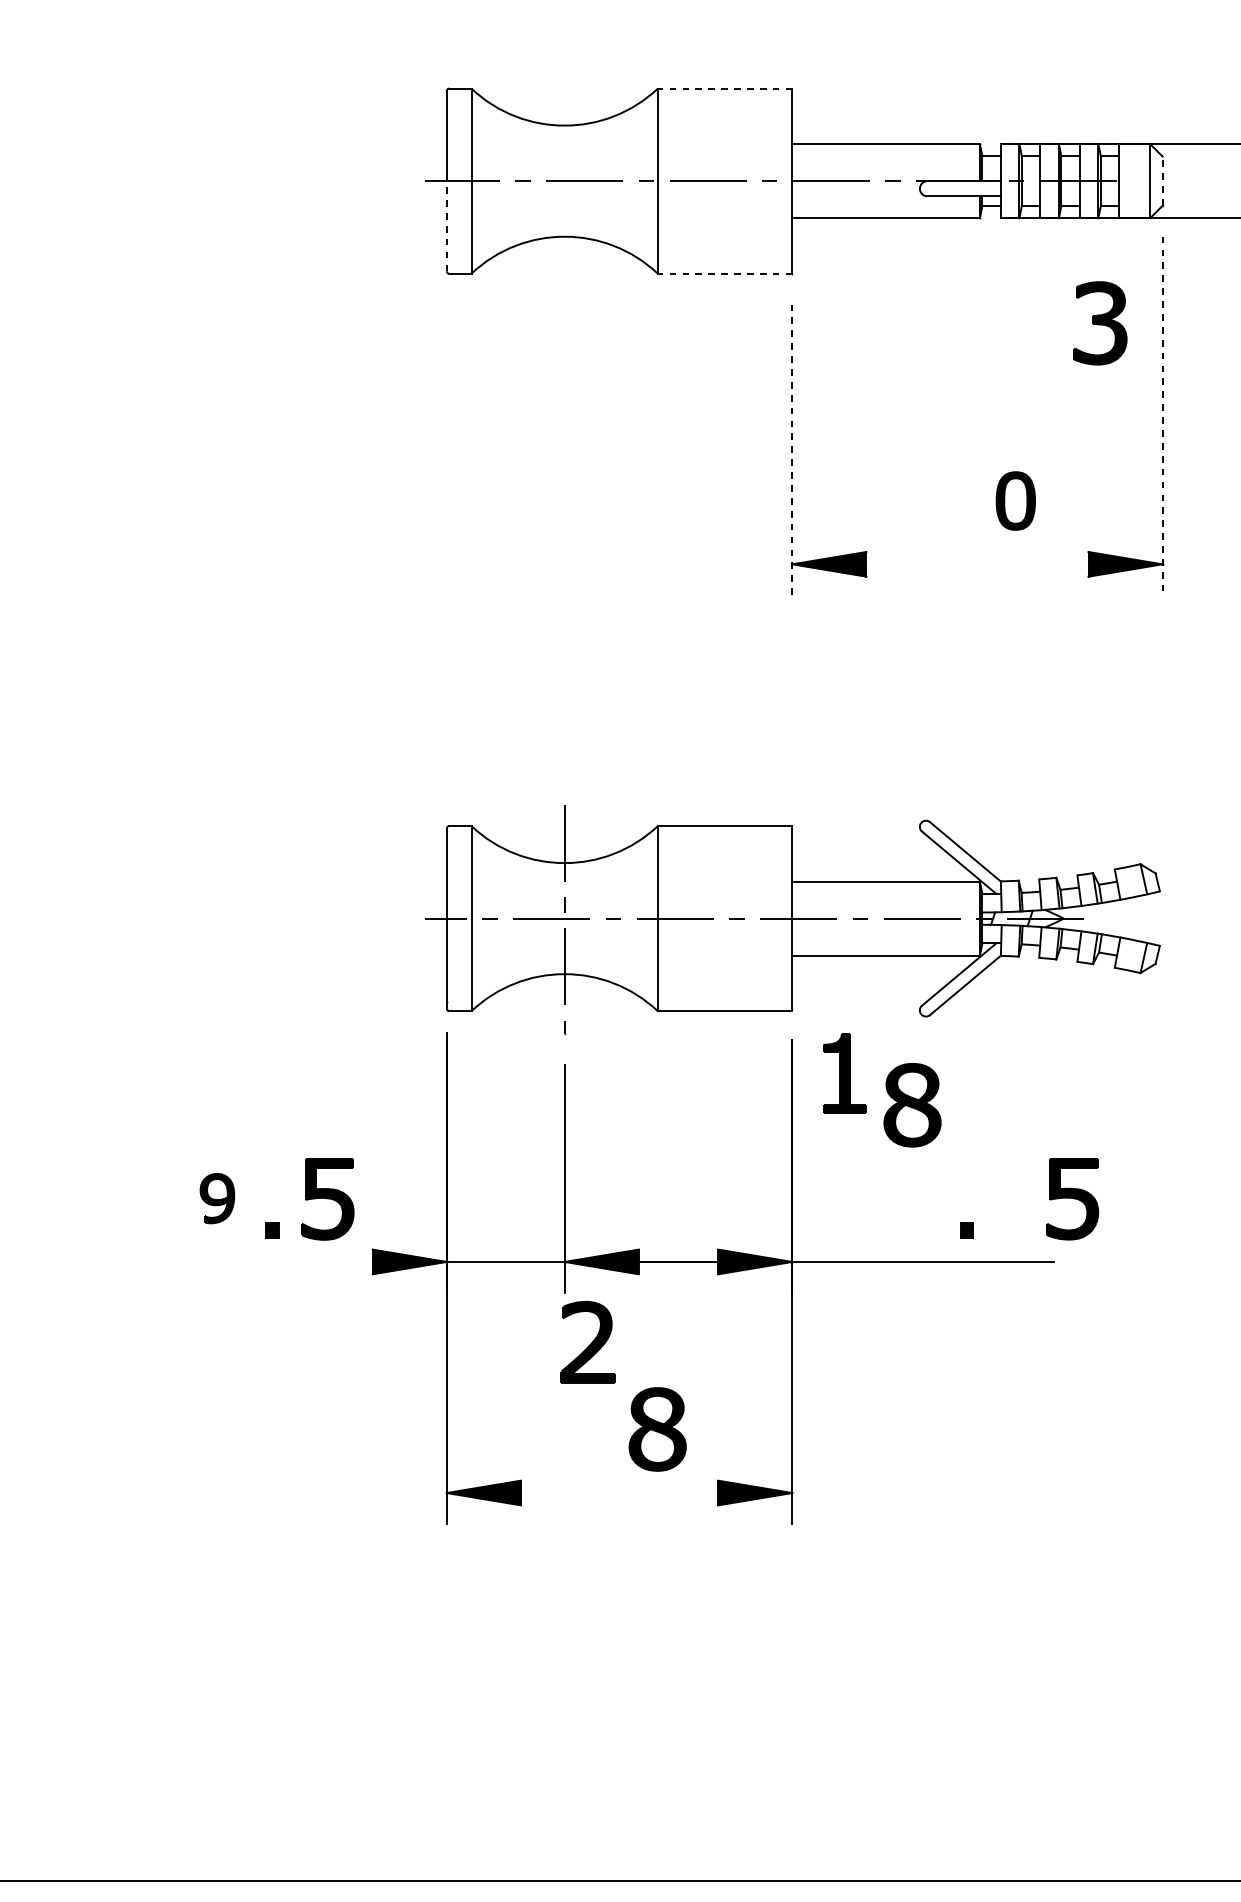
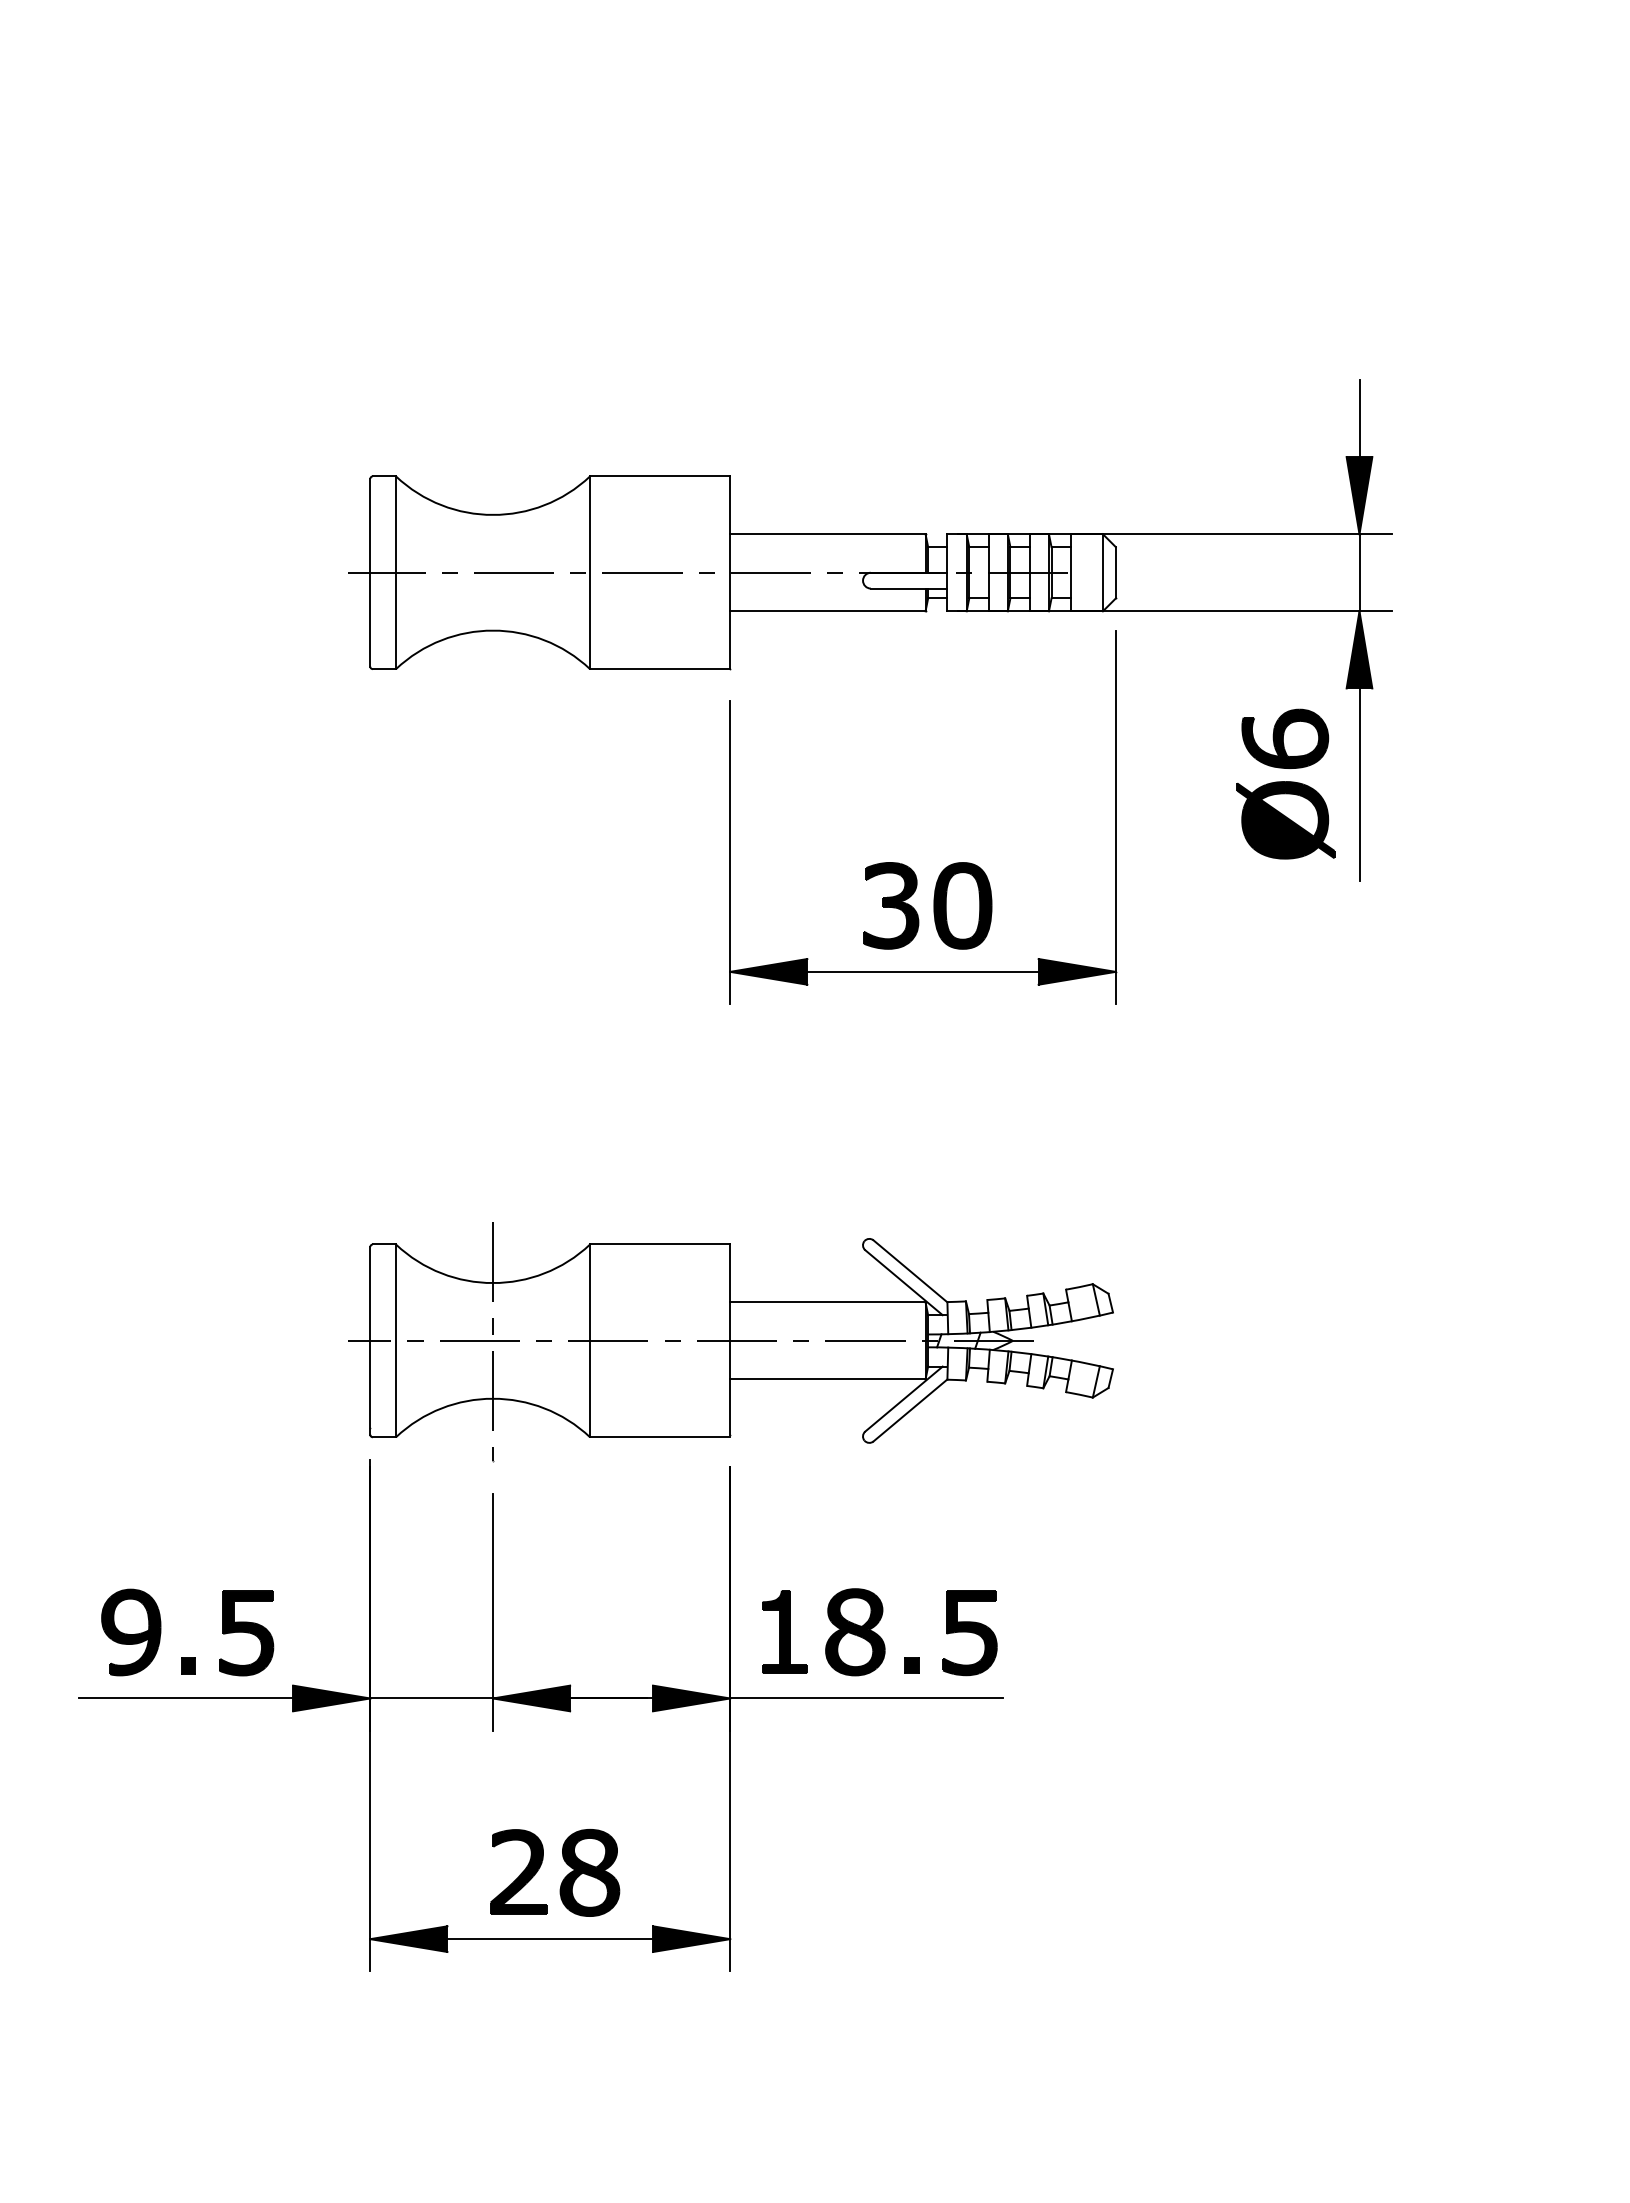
line: (724, 88) -> (659, 476), dashed -> solid
line: (1162, 180) -> (1115, 572), dashed -> solid
line: (447, 226) -> (370, 619), dashed -> solid
line: (724, 274) -> (659, 669), dashed -> solid
part: (1100, 322) -> (891, 905), moved
line: (1162, 416) -> (1115, 817), dashed -> solid
line: (792, 450) -> (730, 853), dashed -> solid
part: (1015, 500) -> (962, 905), size x1.43
line: (976, 563) -> (922, 971), added
part: (844, 1072) -> (784, 1631), moved
part: (912, 1105) -> (855, 1632), moved
part: (217, 1198) -> (131, 1632), size x1.67
part: (1072, 1199) -> (969, 1633), moved
line: (270, 1261) -> (186, 1698), added
part: (588, 1341) -> (518, 1871), moved
line: (619, 1493) -> (550, 1939), added

